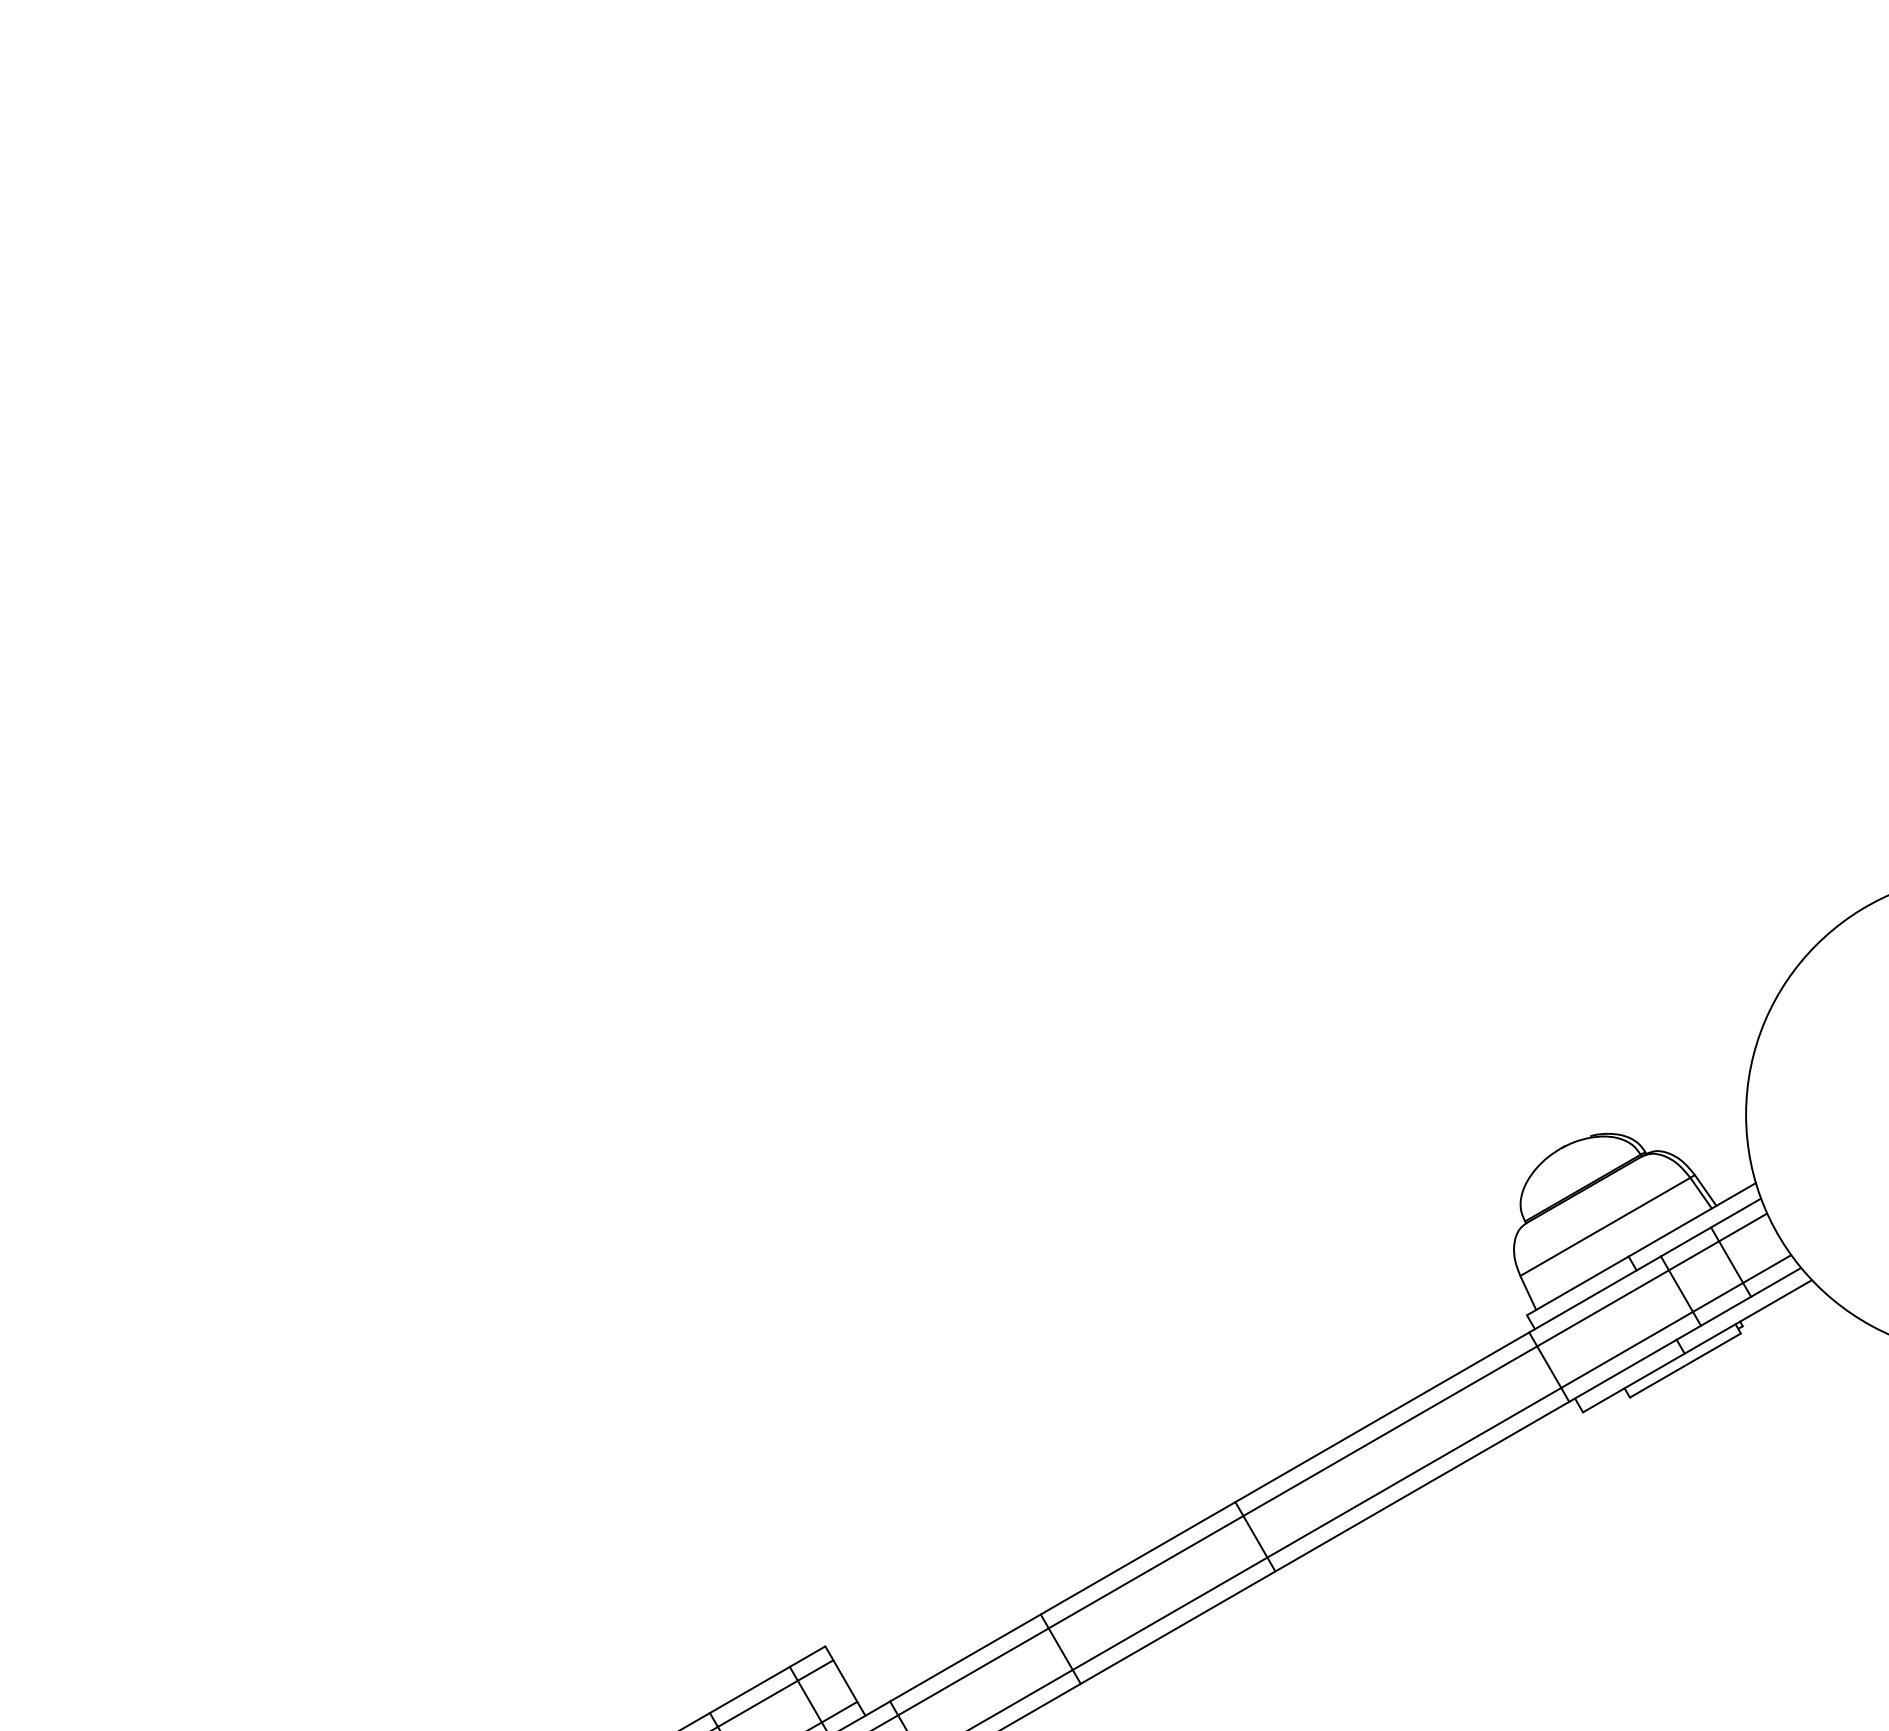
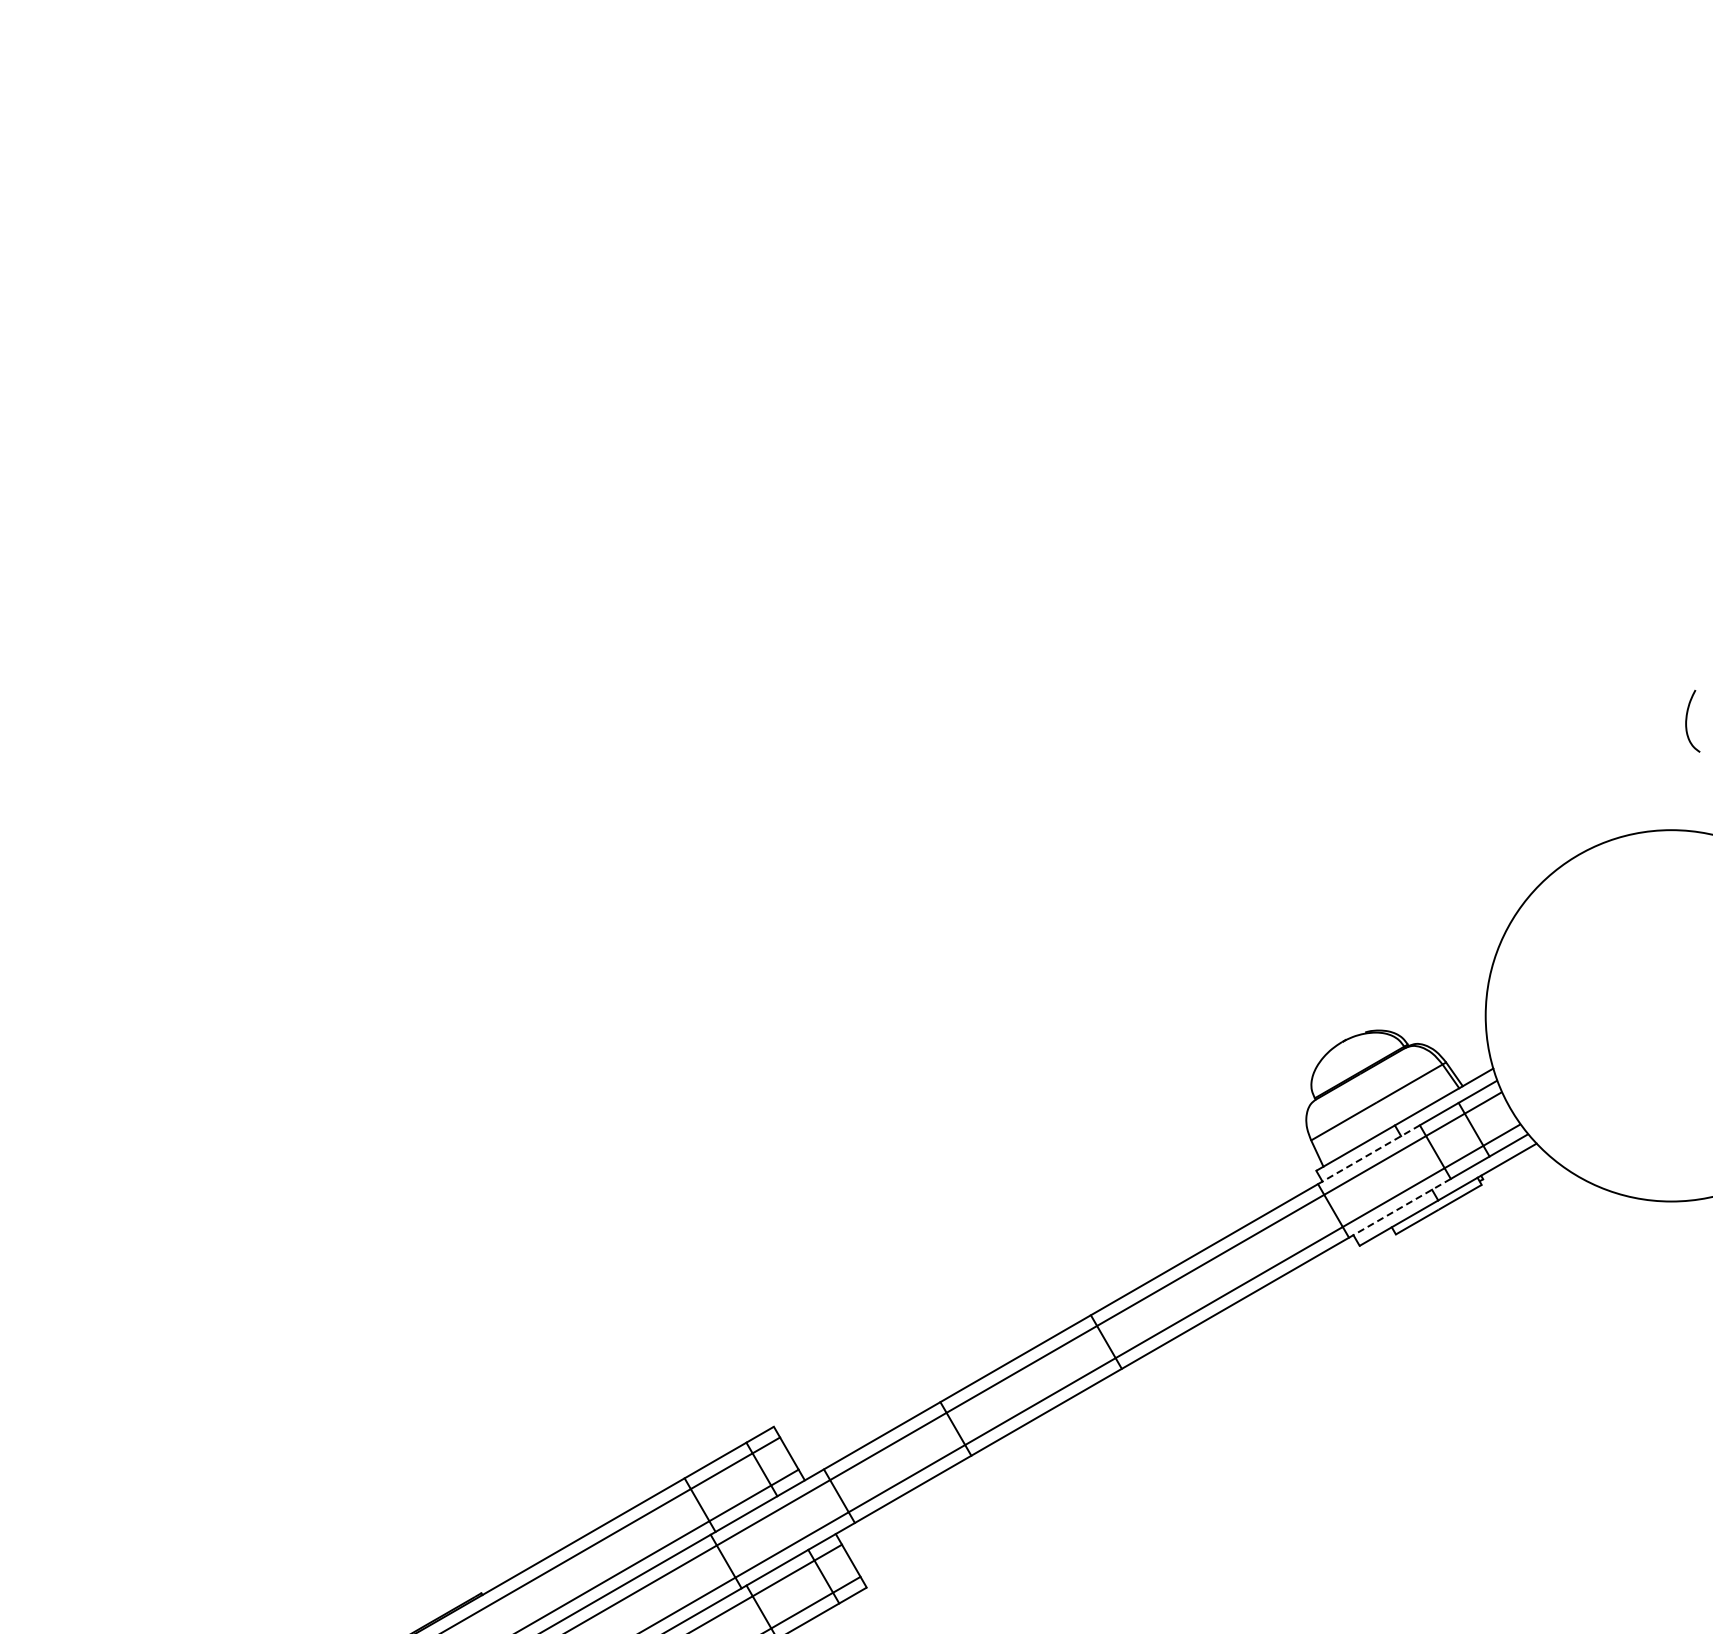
line: (1594, 1294) -> (1368, 1154), solid -> dashed
line: (1634, 1364) -> (1399, 1208), solid -> dashed

